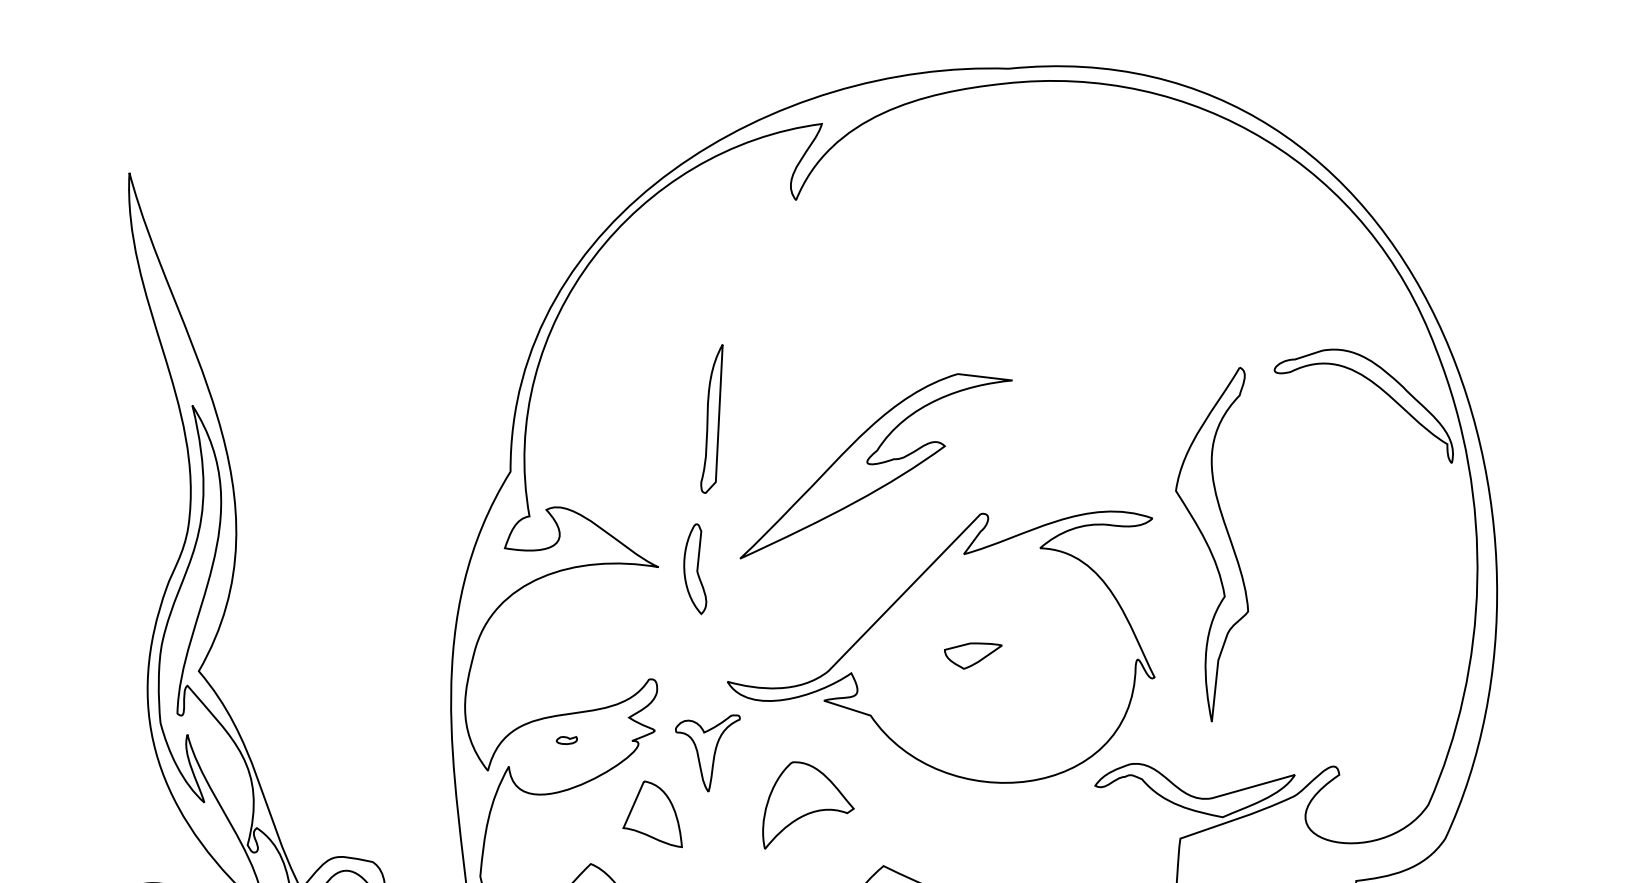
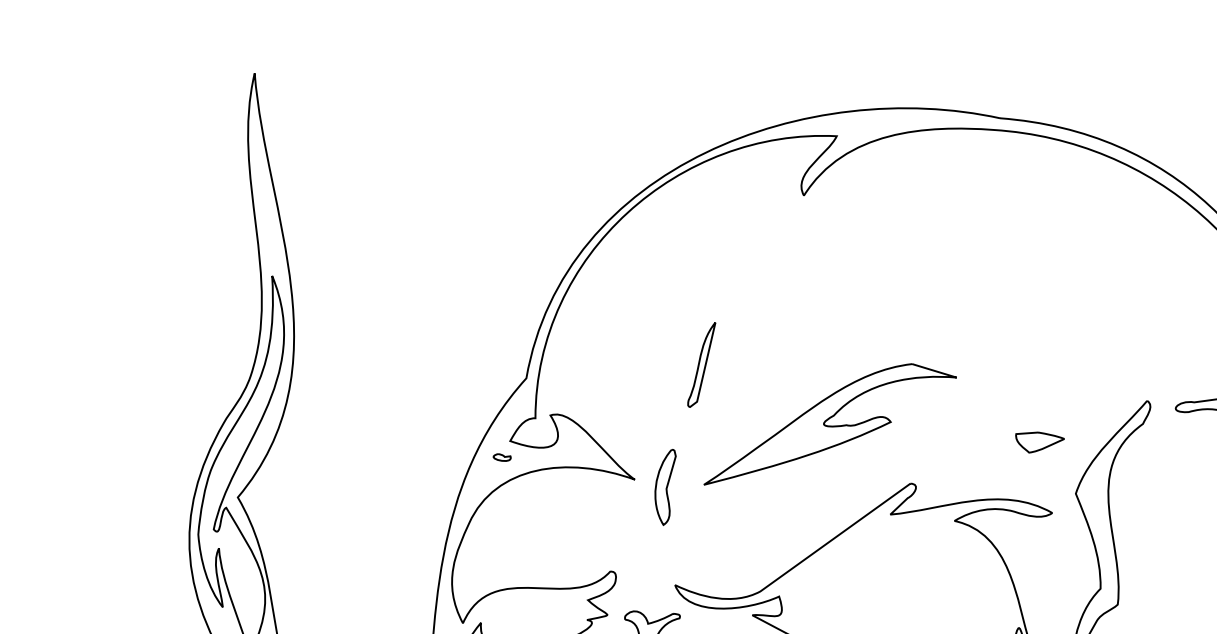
part: (711, 418) -> (701, 364), size x0.7
part: (973, 655) -> (1039, 443), moved
part: (566, 740) -> (501, 457), moved

